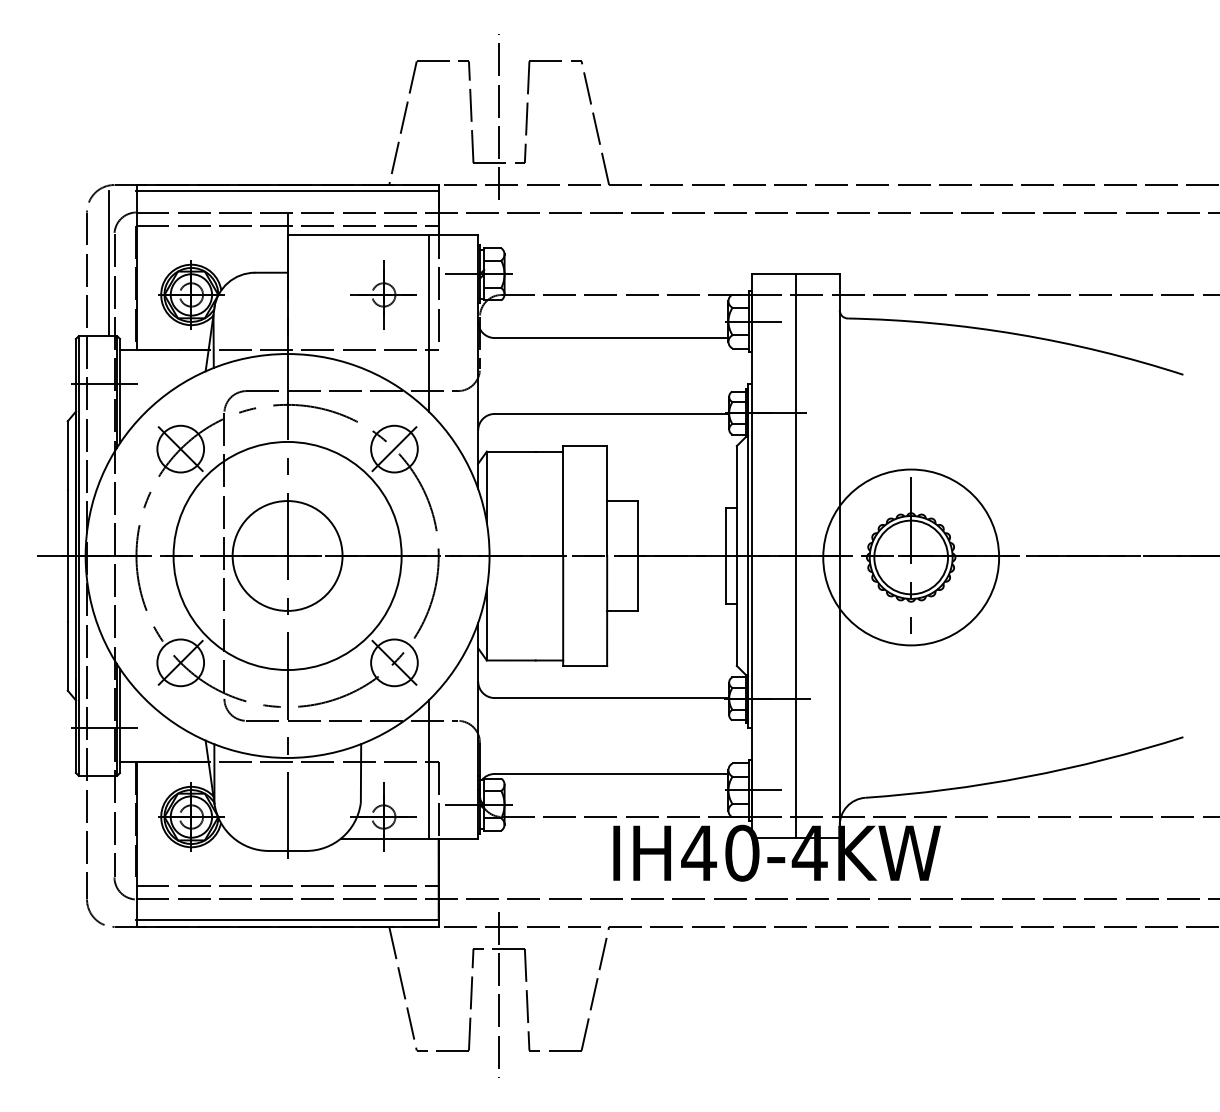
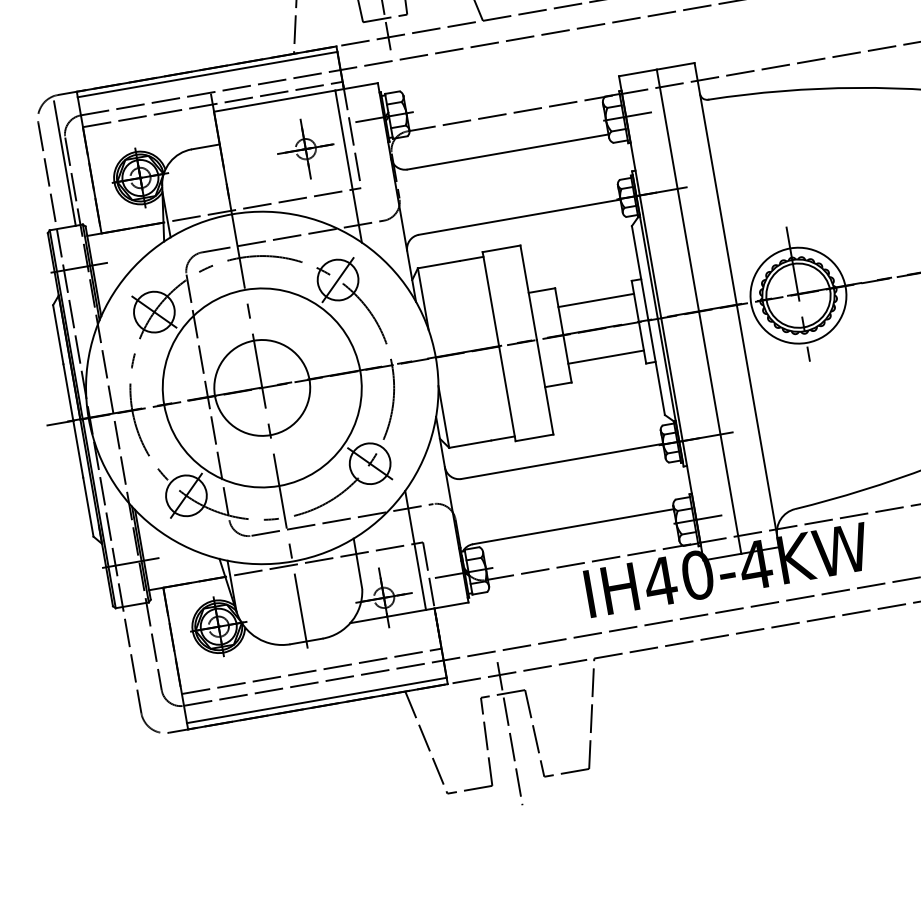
line: (681, 523) -> (595, 300), added
circle: (911, 557) -> (798, 295), size x0.62
line: (681, 588) -> (605, 356), added

